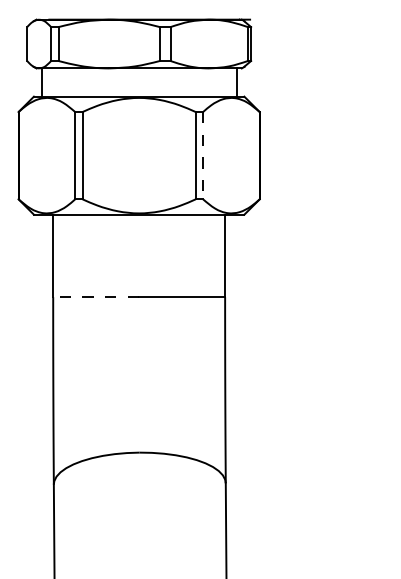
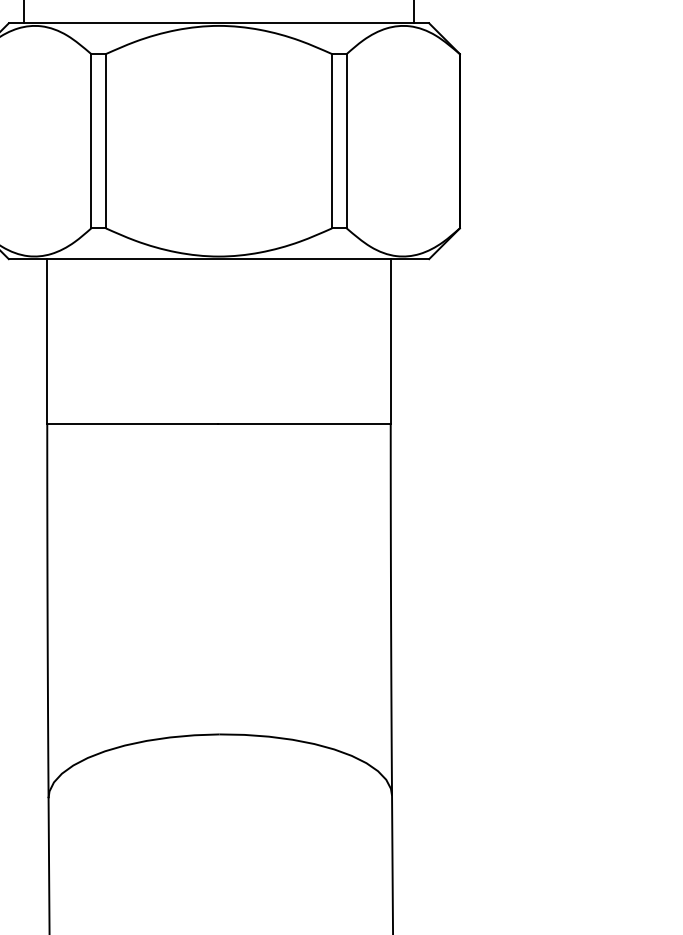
line: (203, 155) -> (347, 140), dashed -> solid
line: (96, 297) -> (133, 424), dashed -> solid

